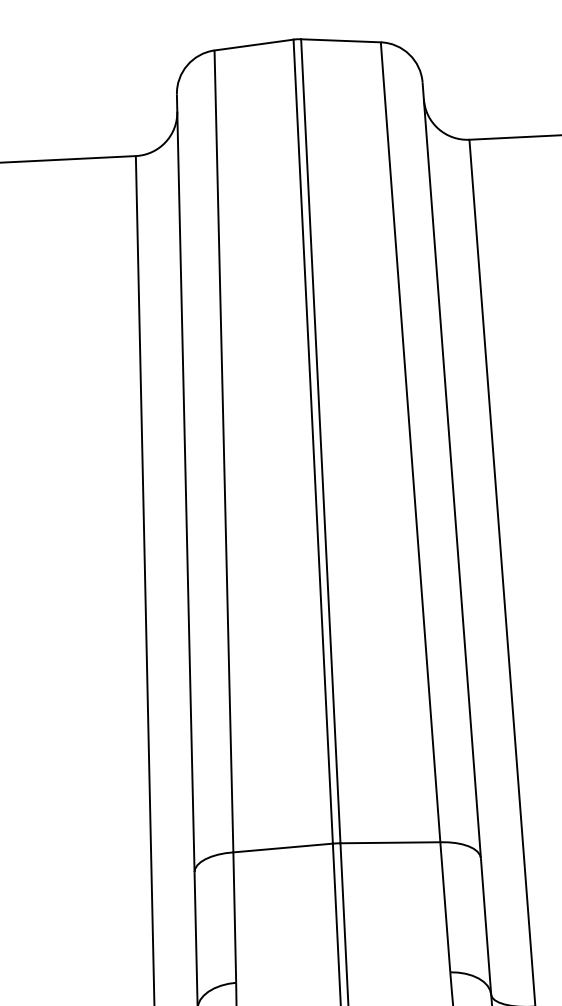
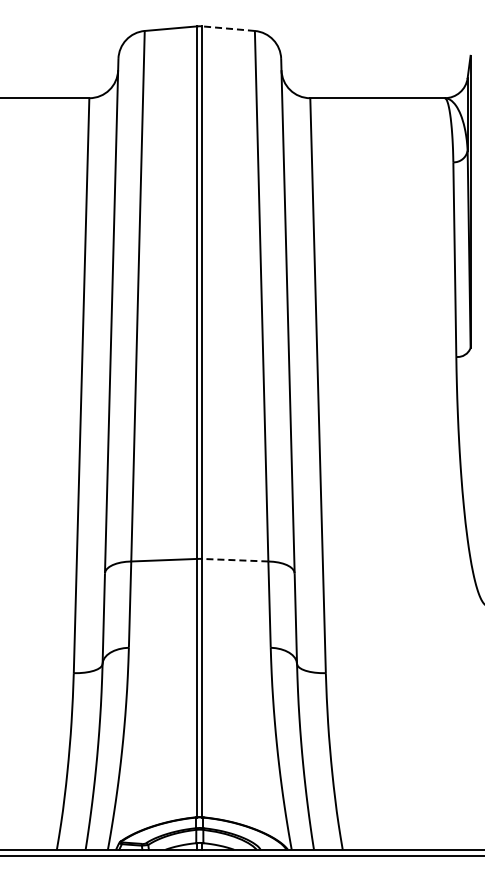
line: (340, 40) -> (228, 28), solid -> dashed
line: (389, 843) -> (234, 560), solid -> dashed

